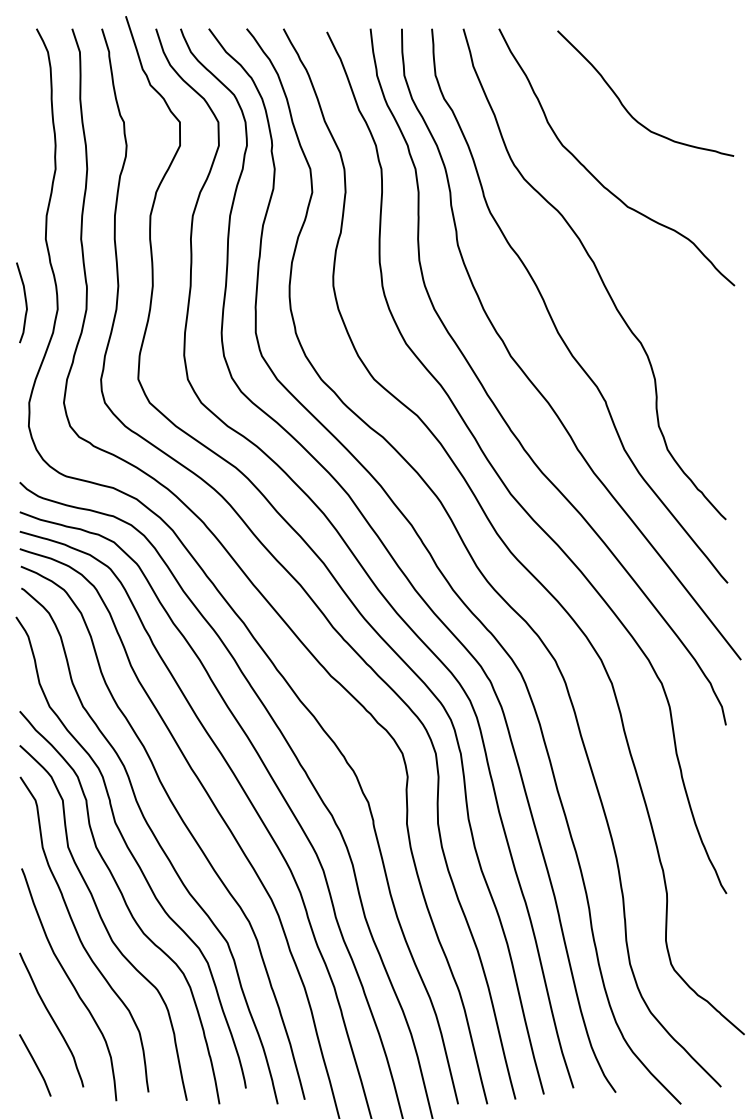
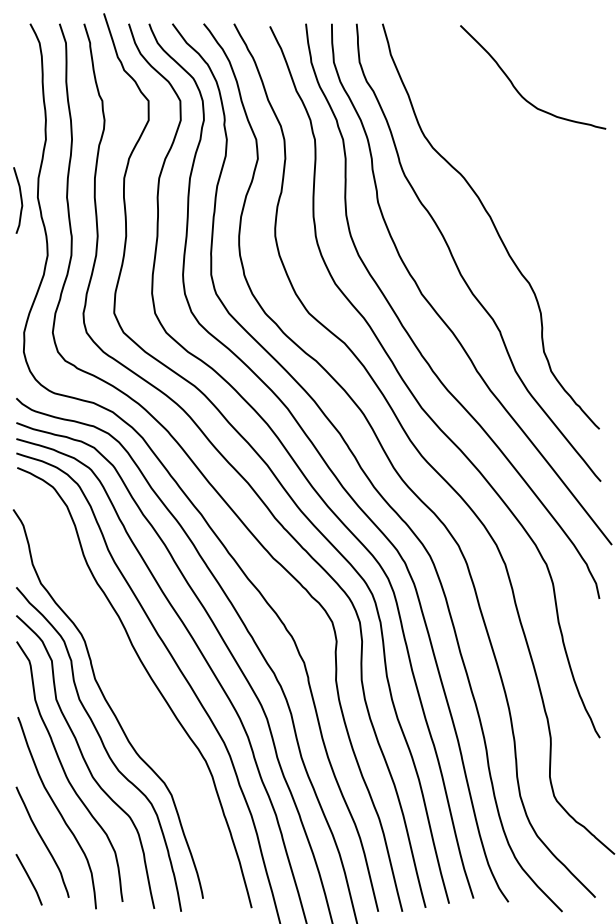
curve: (595, 176) -> (491, 145), removed
curve: (25, 302) -> (21, 200), moved
curve: (156, 841) -> (129, 694), removed

